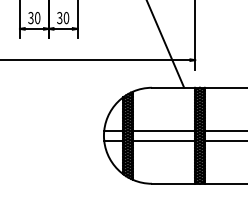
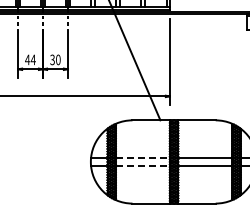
text: (34, 17) -> (30, 59), 30 -> 44
line: (164, 130) -> (143, 157), solid -> dashed
line: (164, 141) -> (143, 166), solid -> dashed

